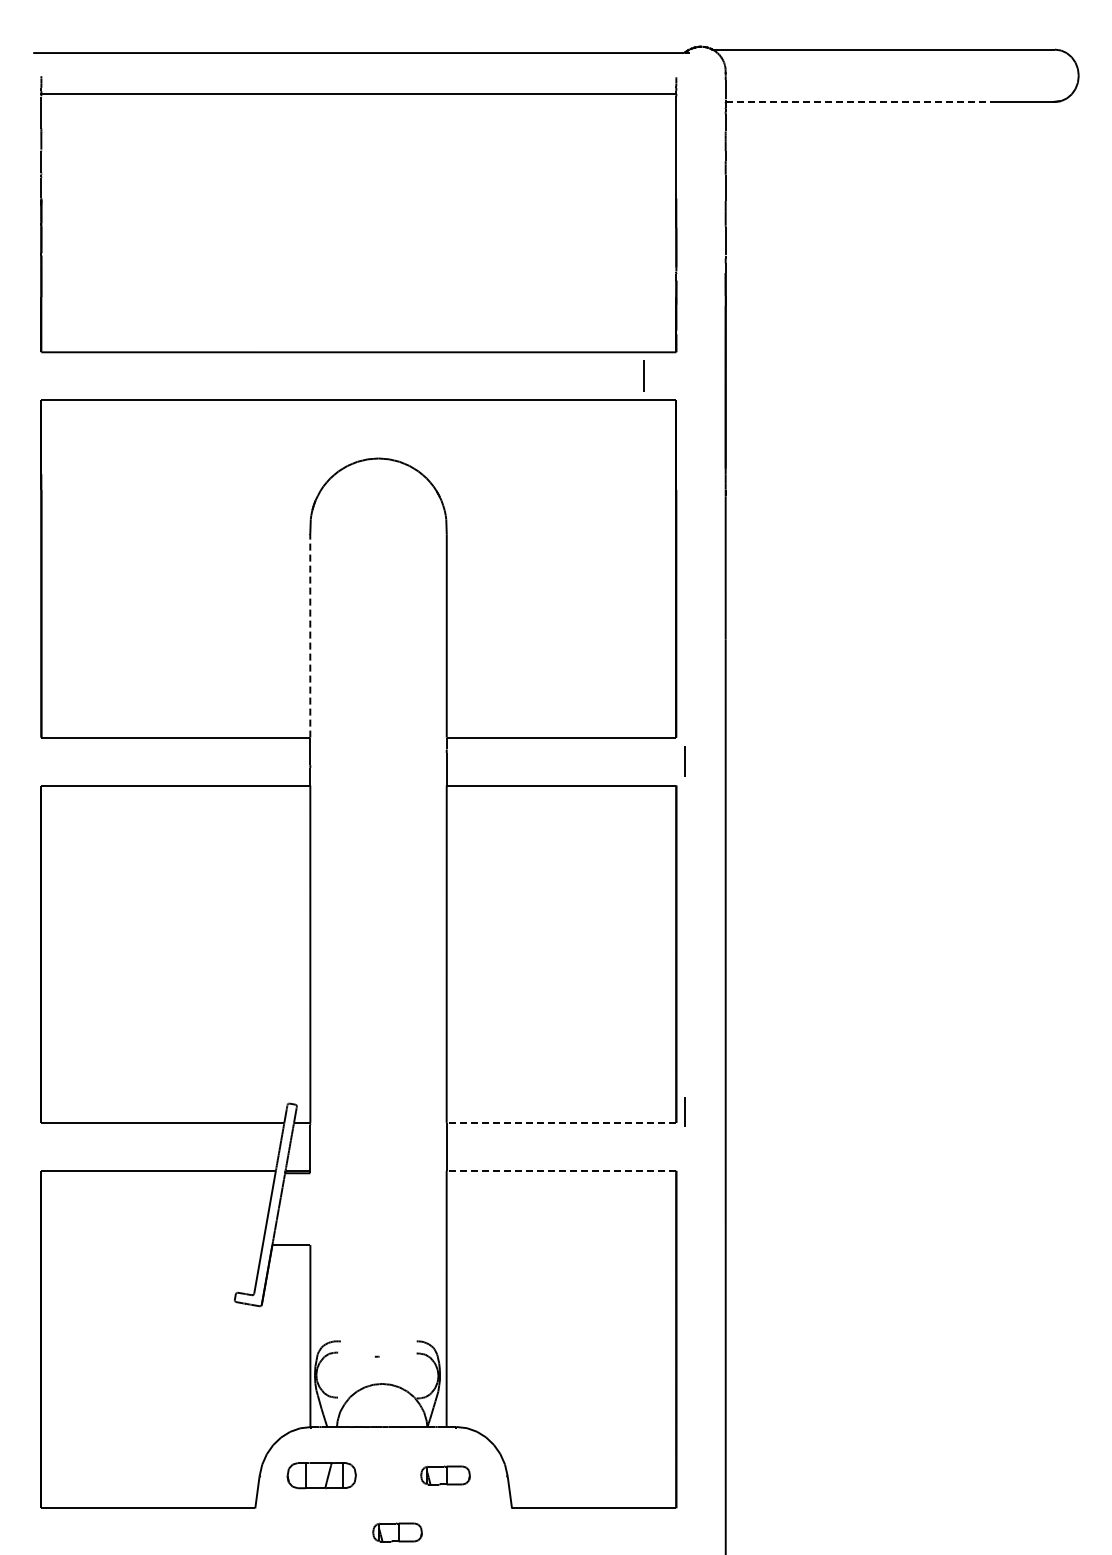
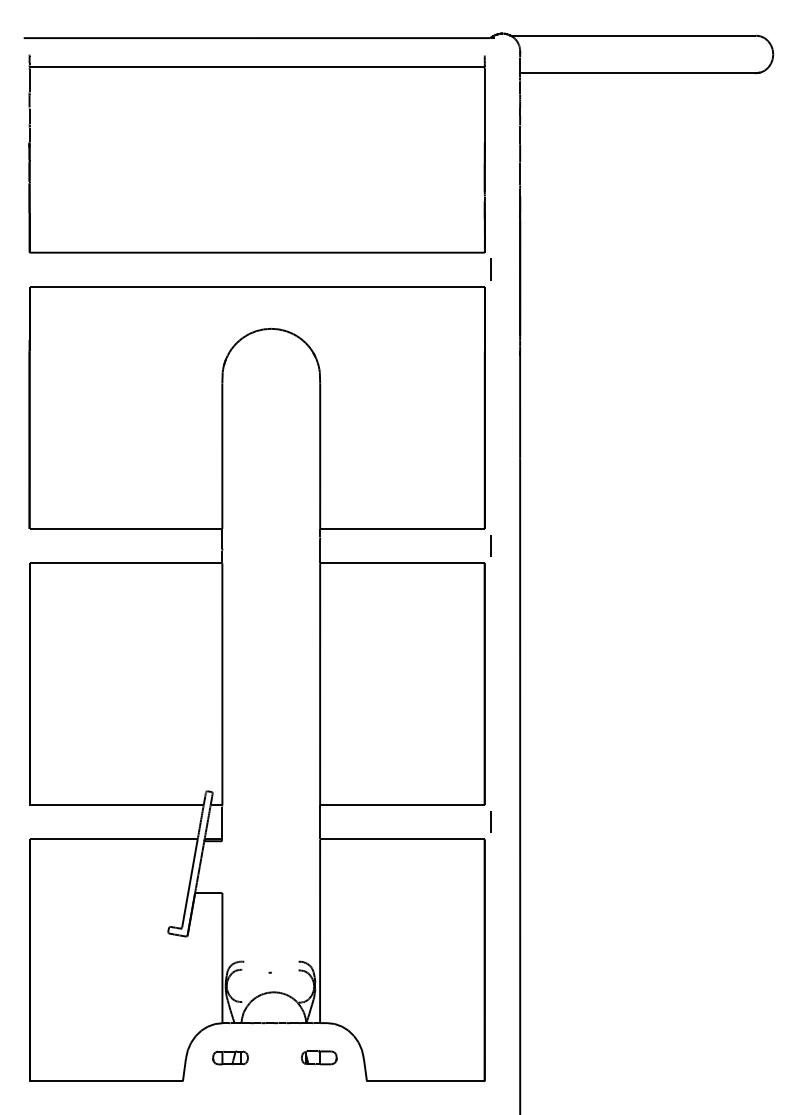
line: (858, 102) -> (615, 73), dashed -> solid
line: (643, 375) -> (490, 269), moved
line: (310, 635) -> (222, 455), dashed -> solid
line: (684, 1111) -> (490, 822), moved
line: (561, 1122) -> (402, 804), dashed -> solid
line: (561, 1170) -> (402, 839), dashed -> solid
part: (321, 1475) -> (230, 1057), size x0.71
part: (397, 1532) -> (284, 1098), removed

